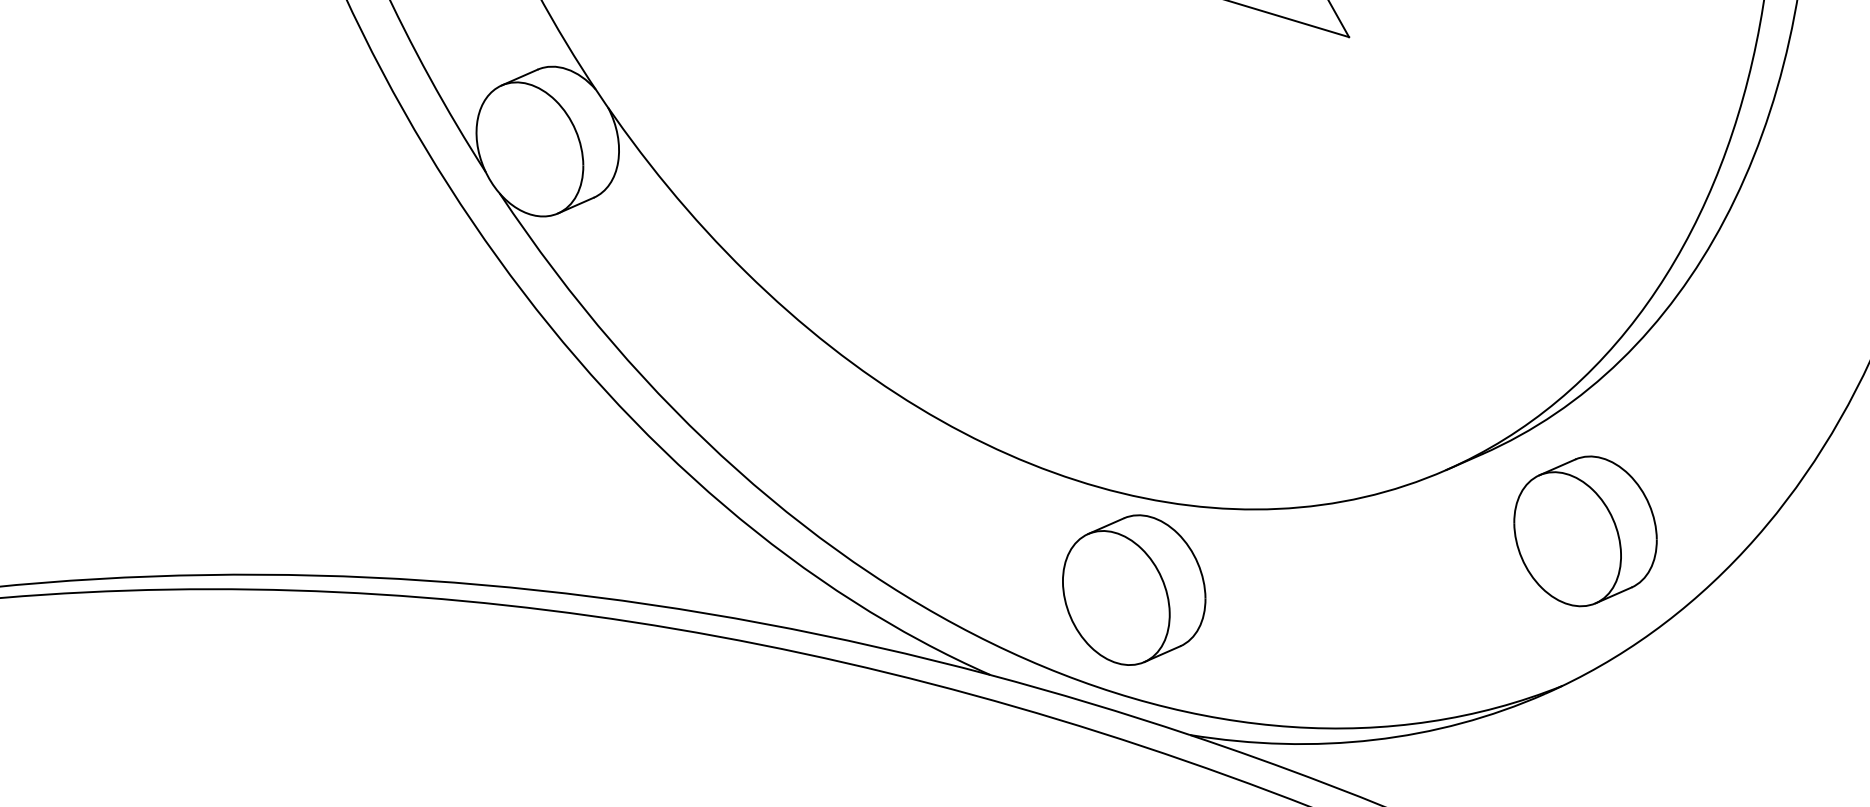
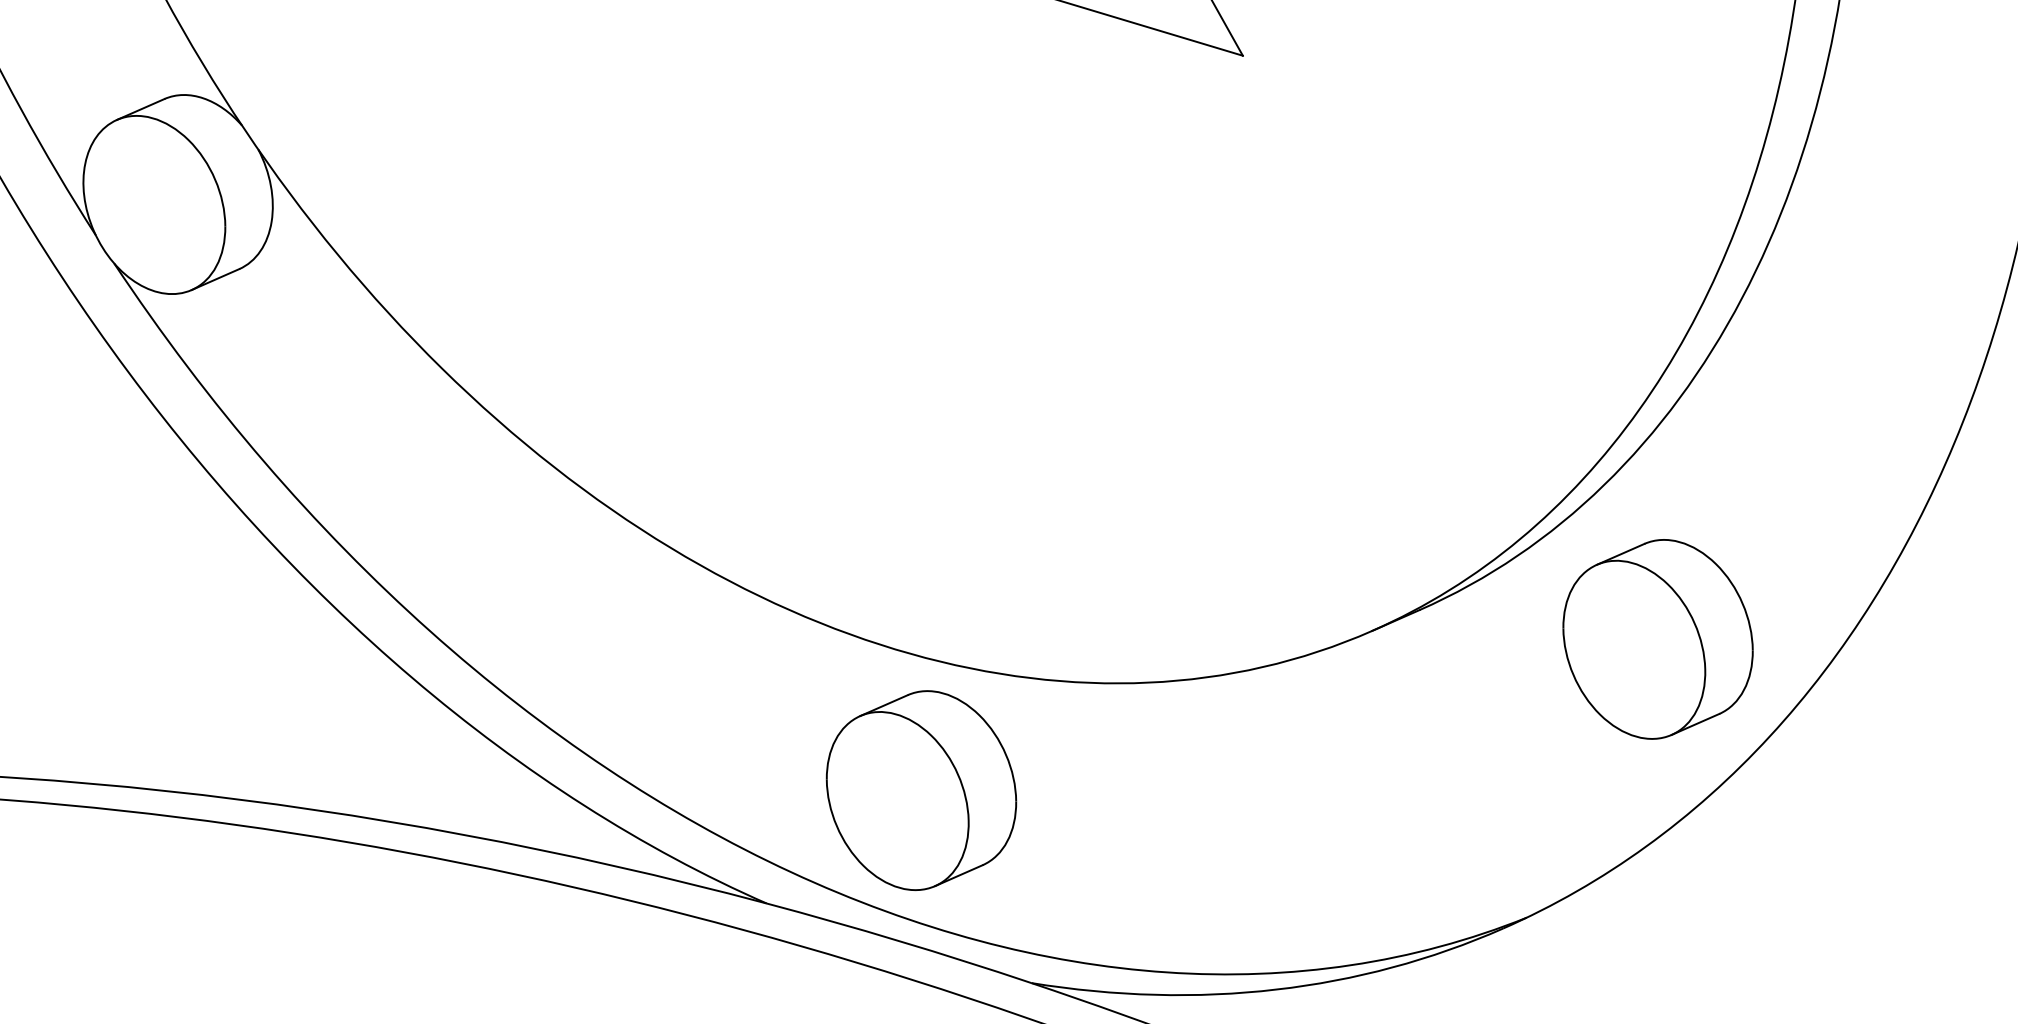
part: (1585, 531) -> (1658, 639), moved
part: (1134, 589) -> (921, 789), moved

